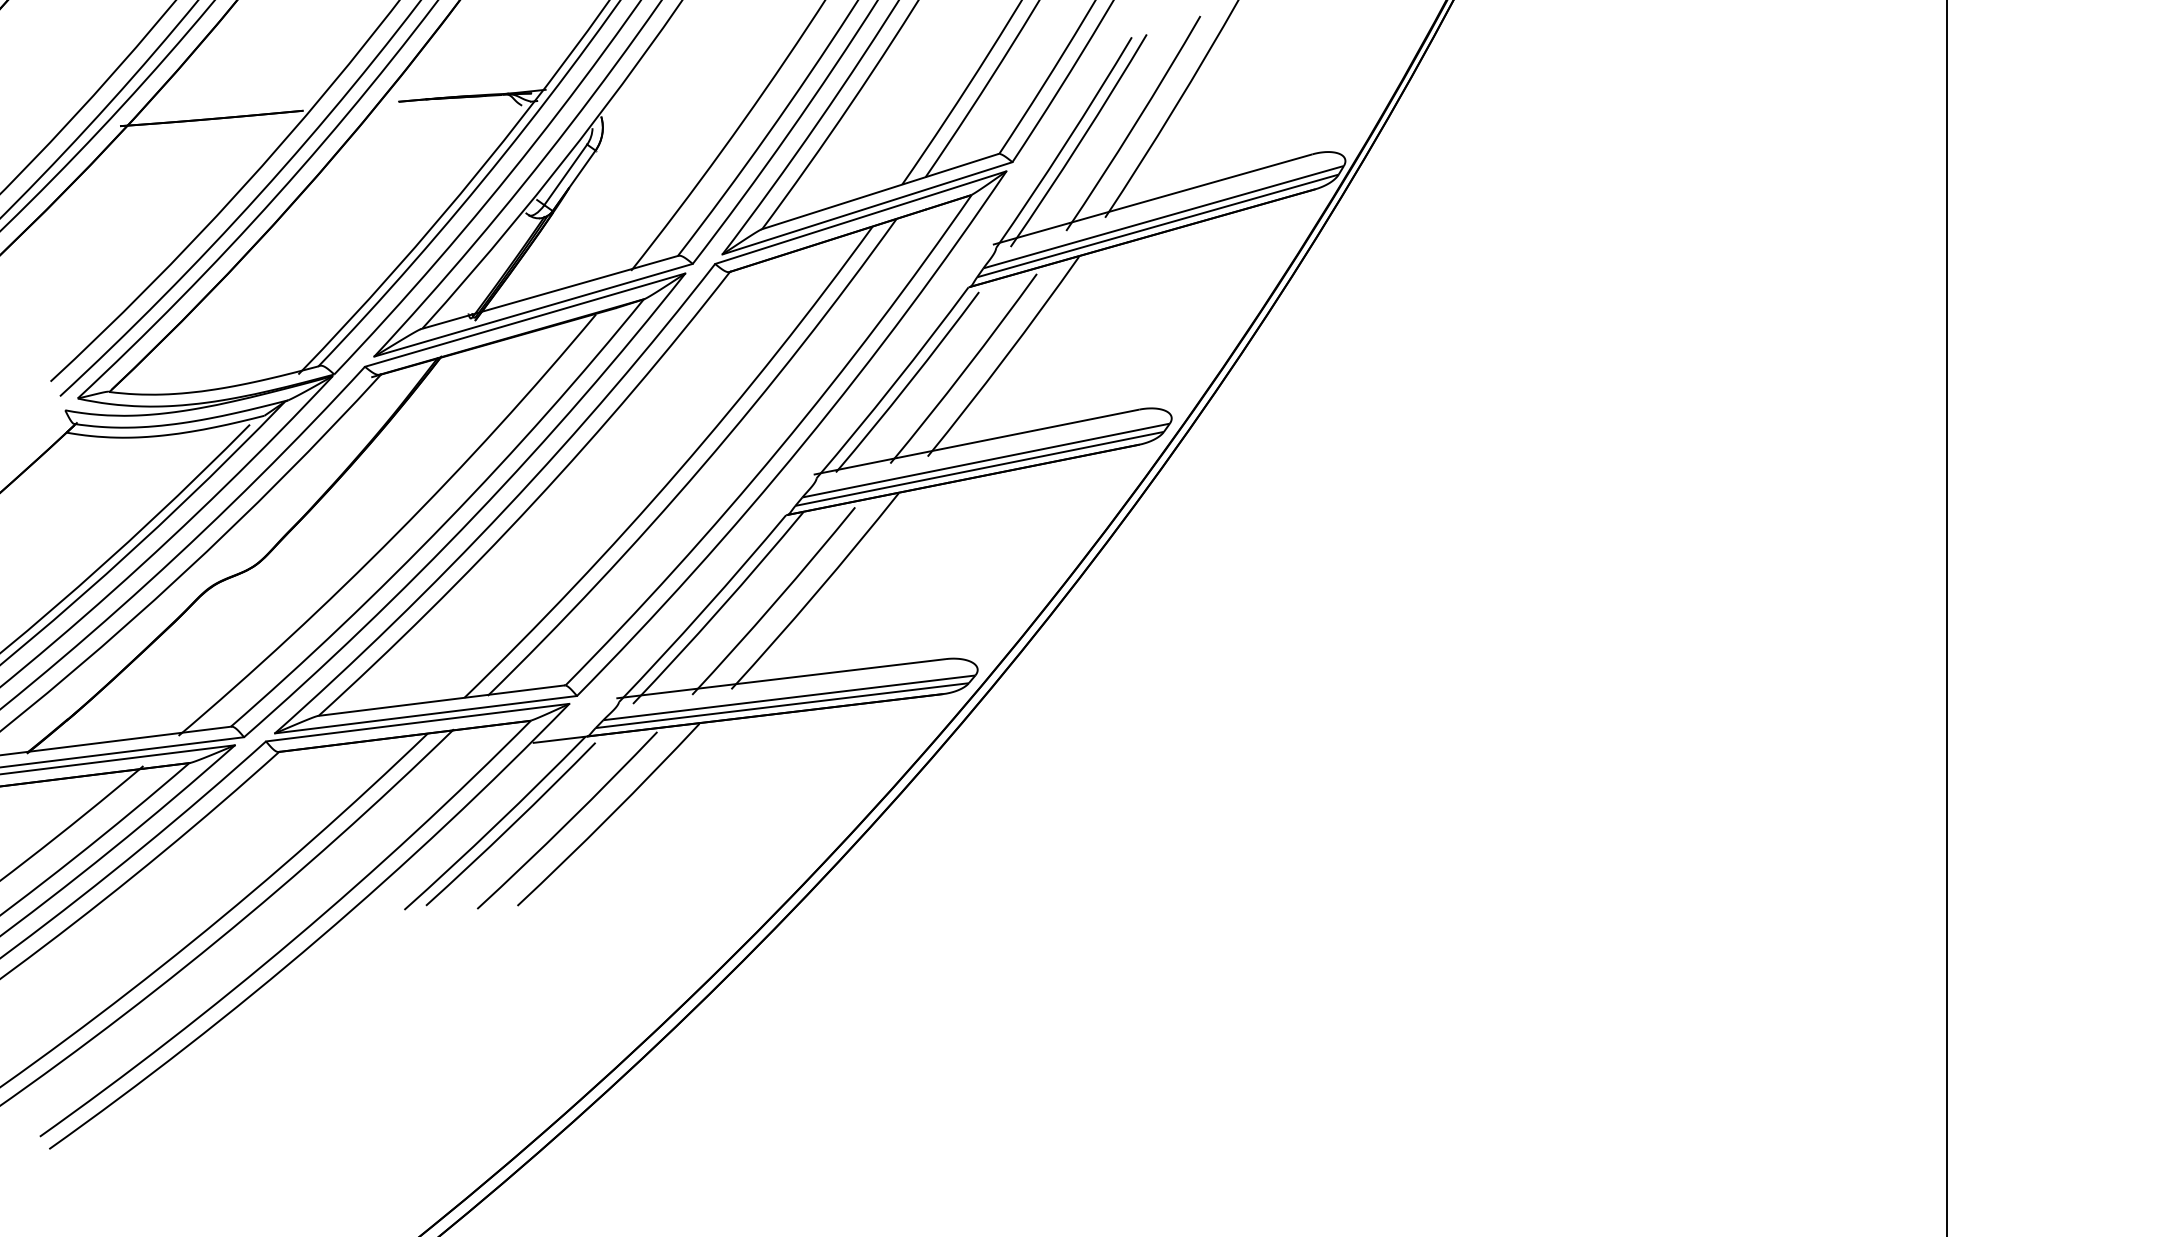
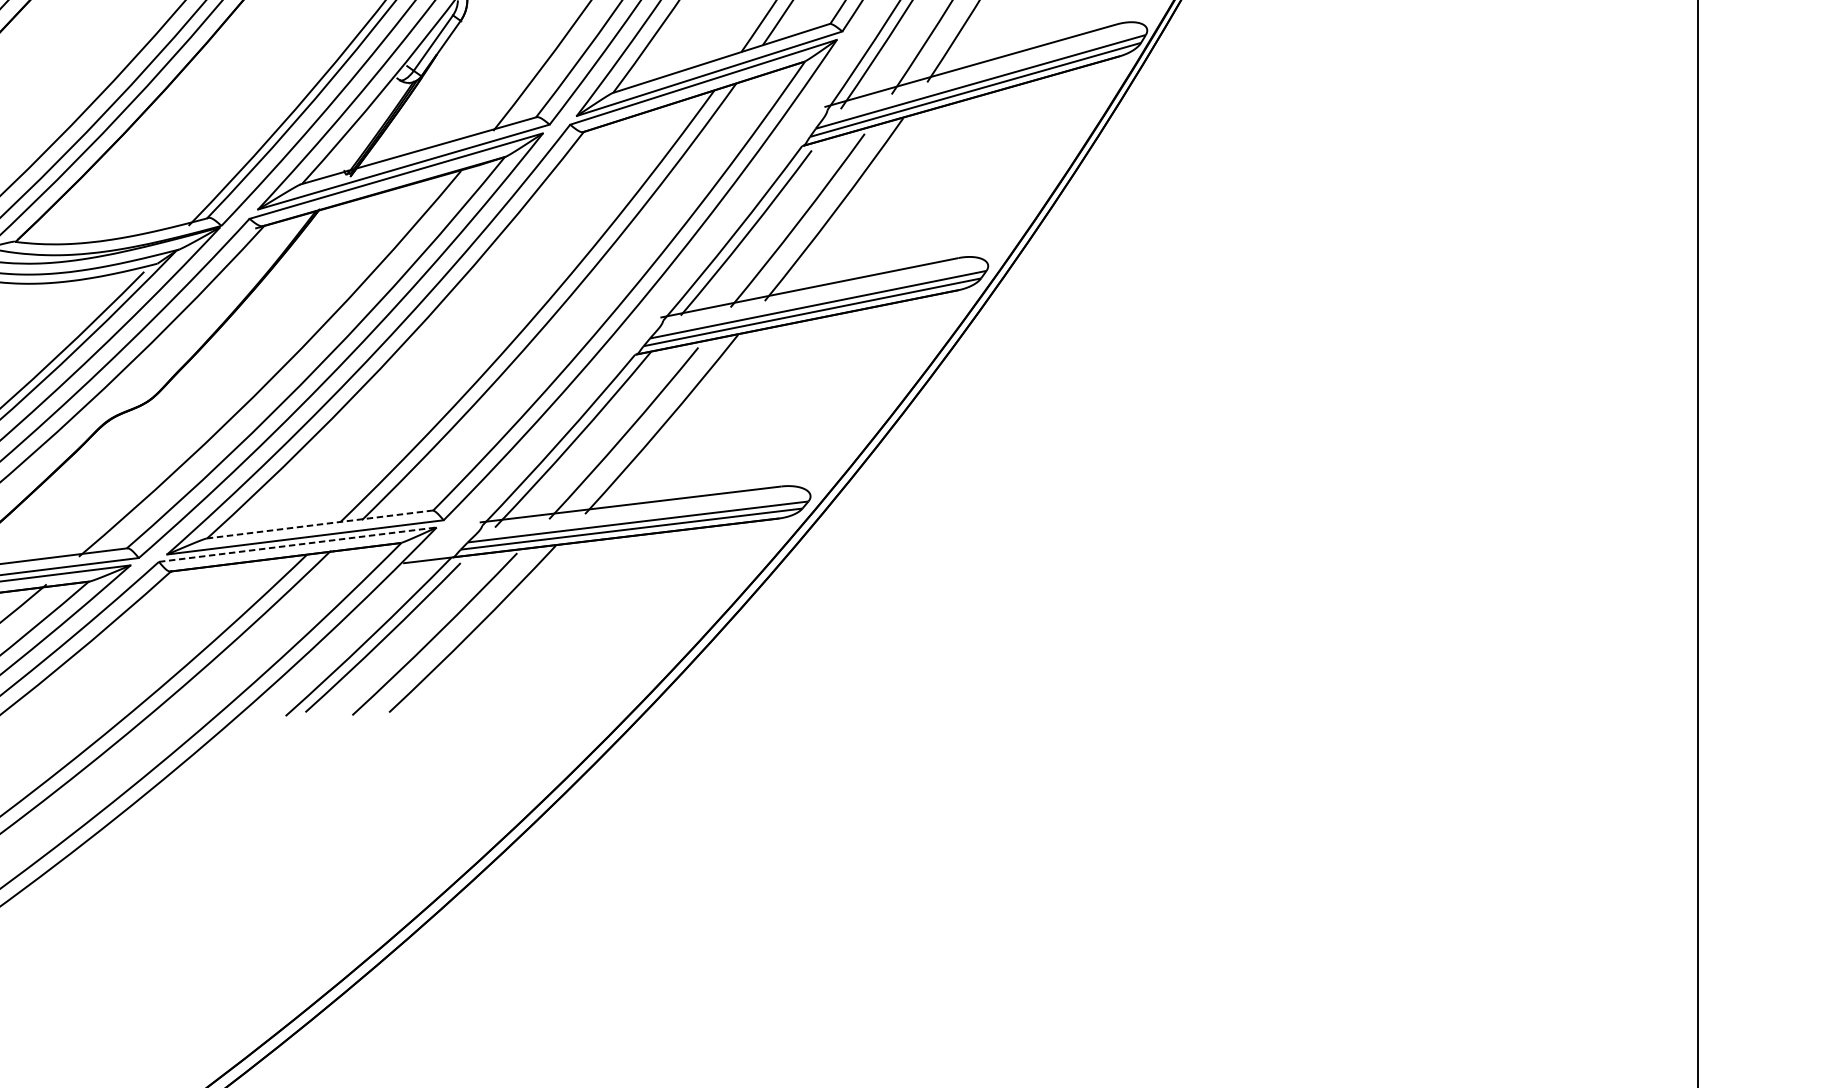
line: (441, 700) -> (319, 524), solid -> dashed
line: (417, 722) -> (297, 544), solid -> dashed

